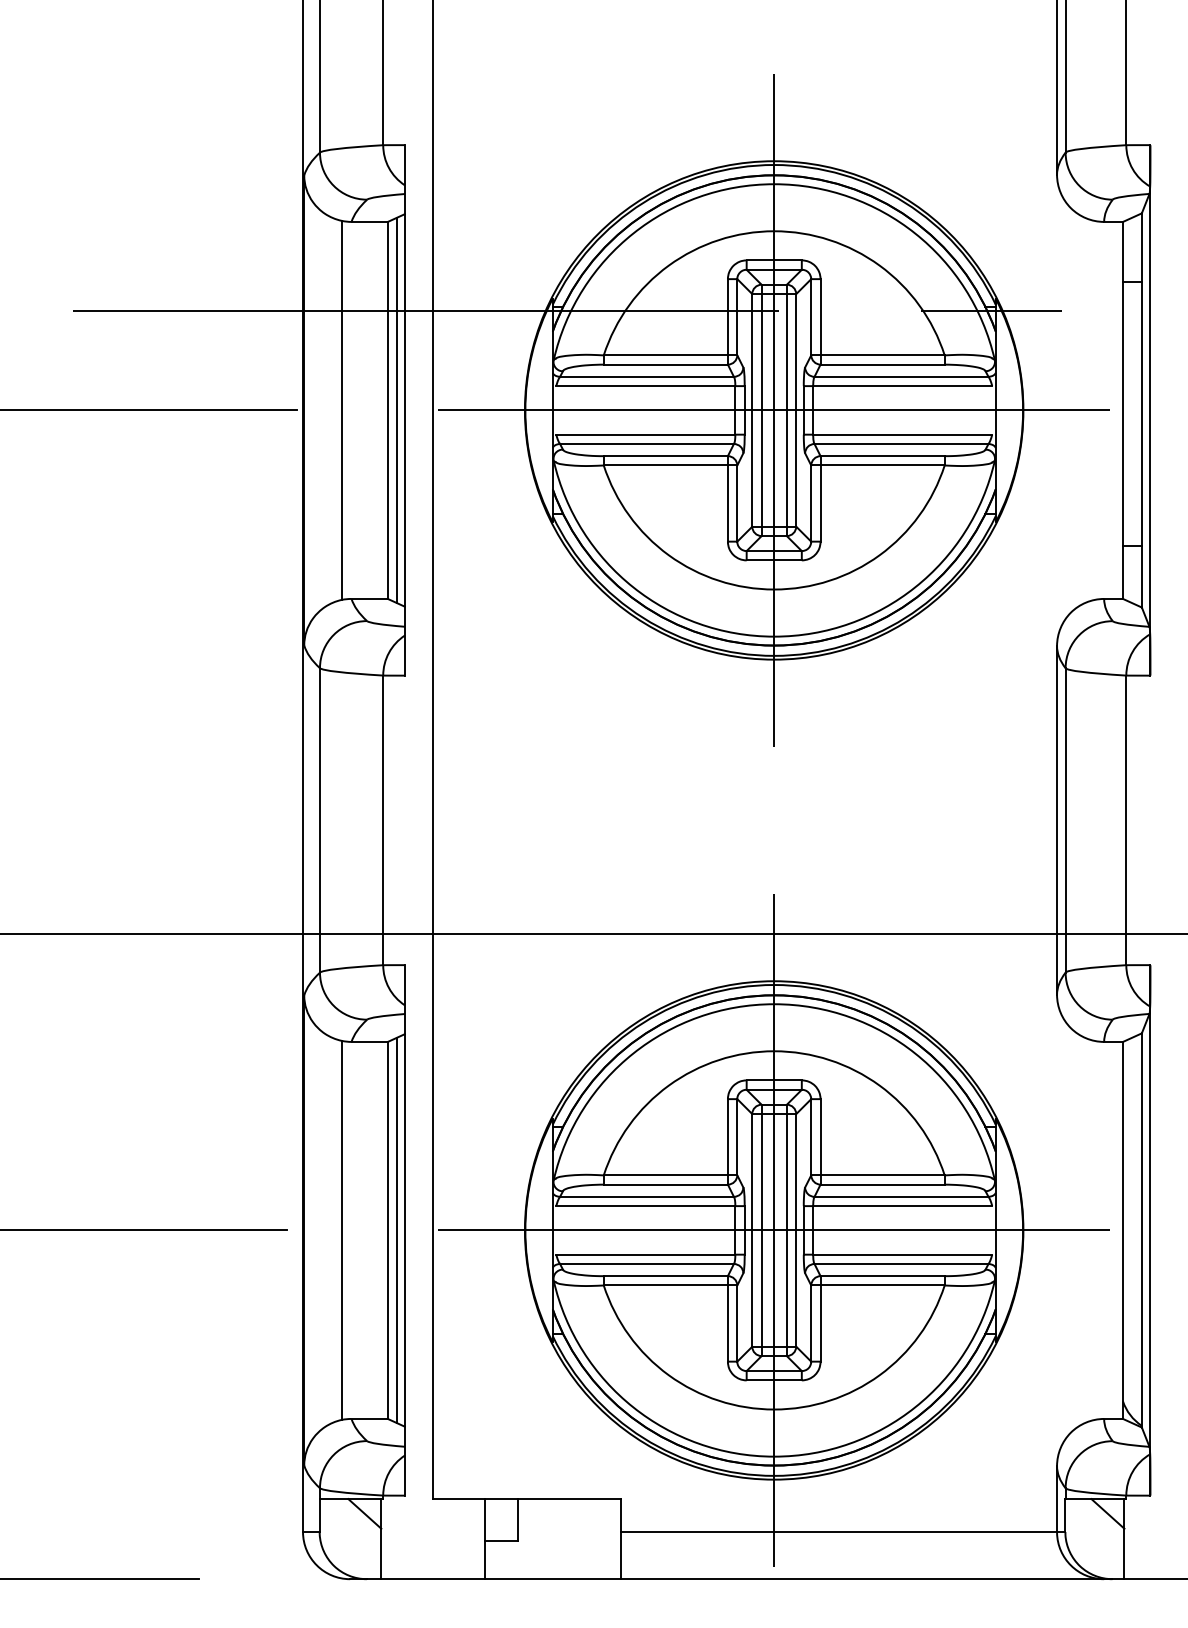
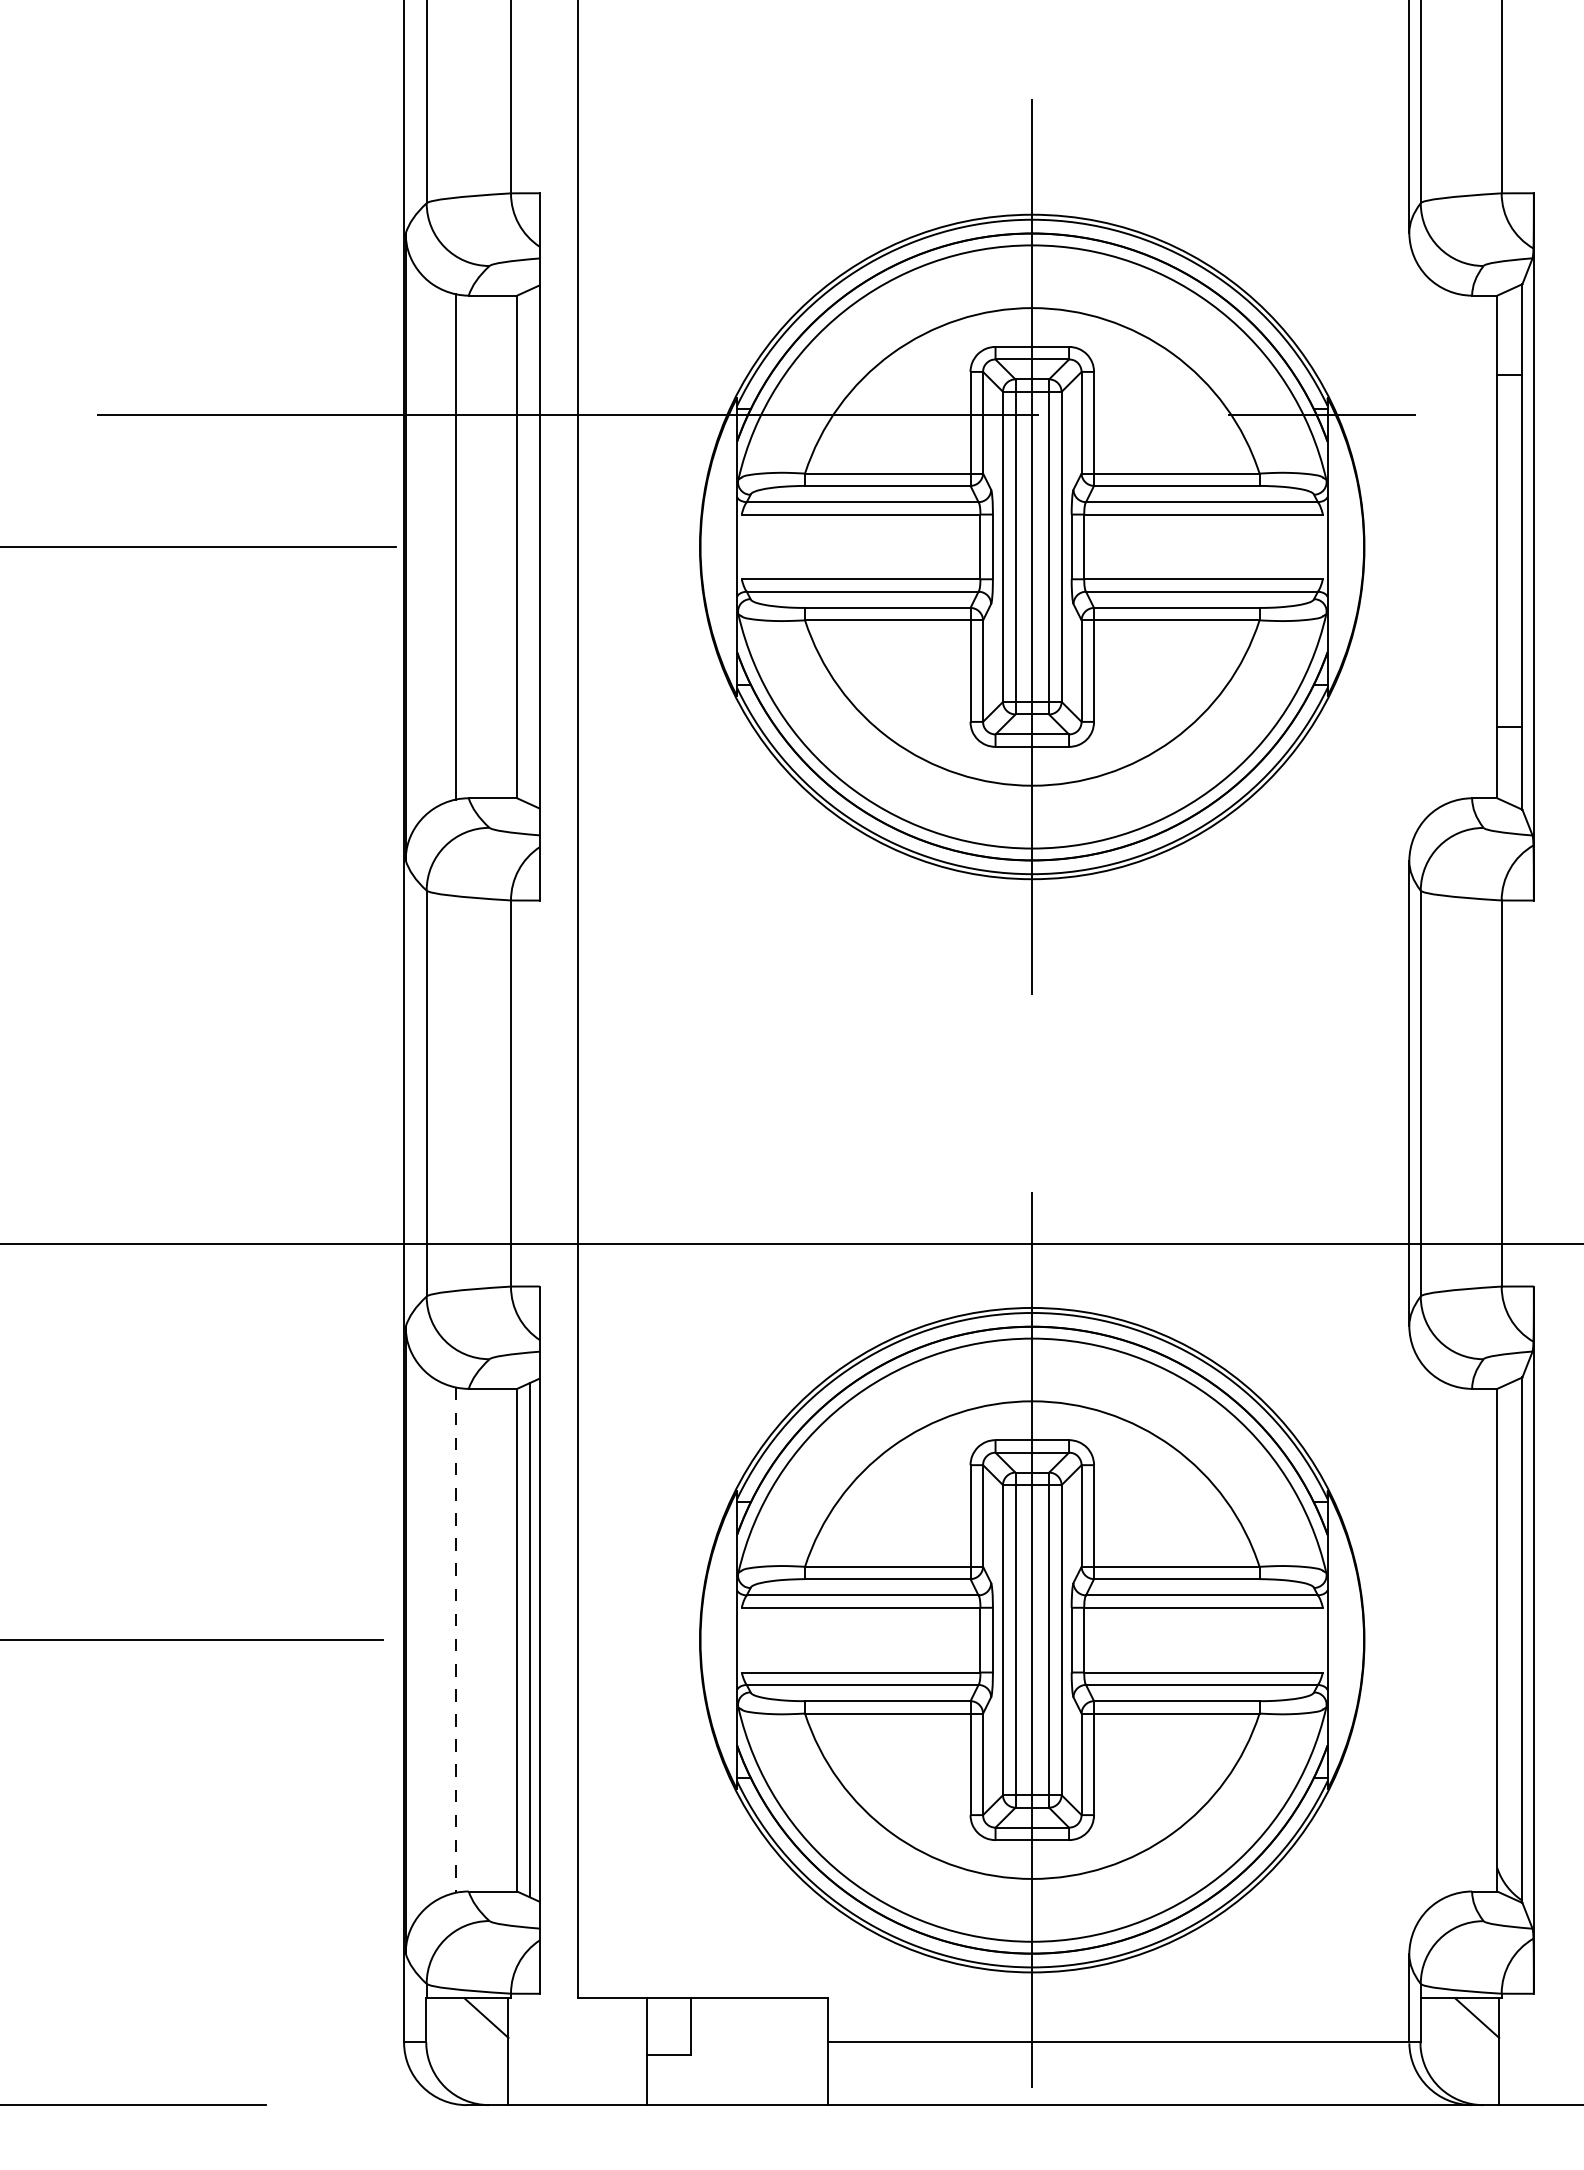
line: (397, 410) -> (530, 547), removed
line: (773, 410) -> (1031, 547), removed
line: (341, 1230) -> (455, 1640), solid -> dashed
line: (773, 1230) -> (1031, 1640), removed

